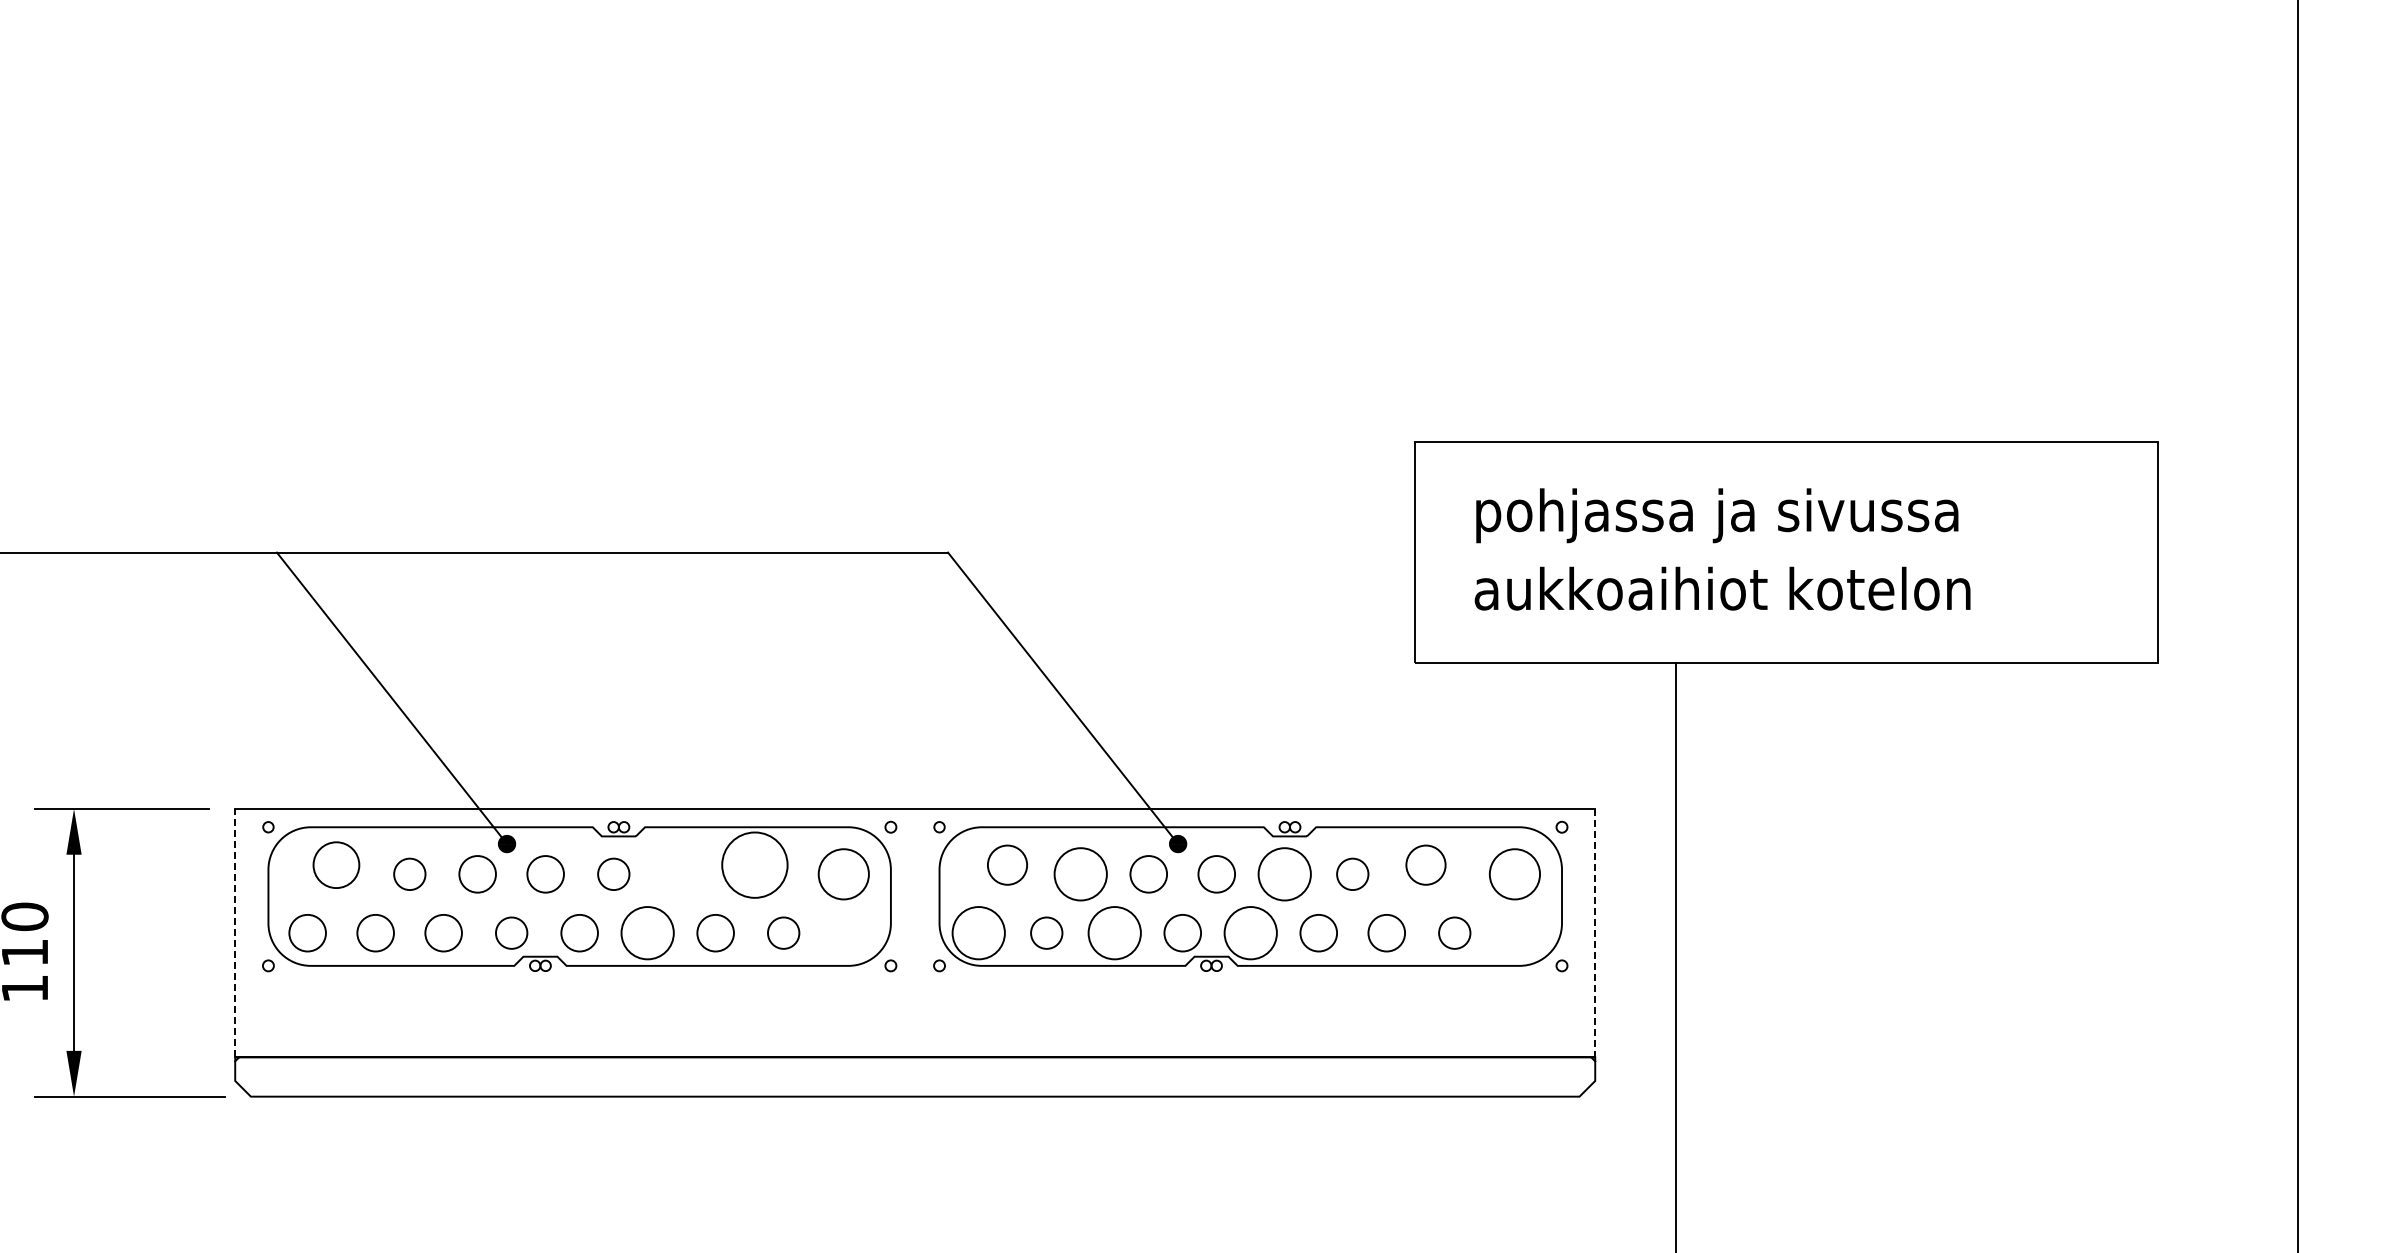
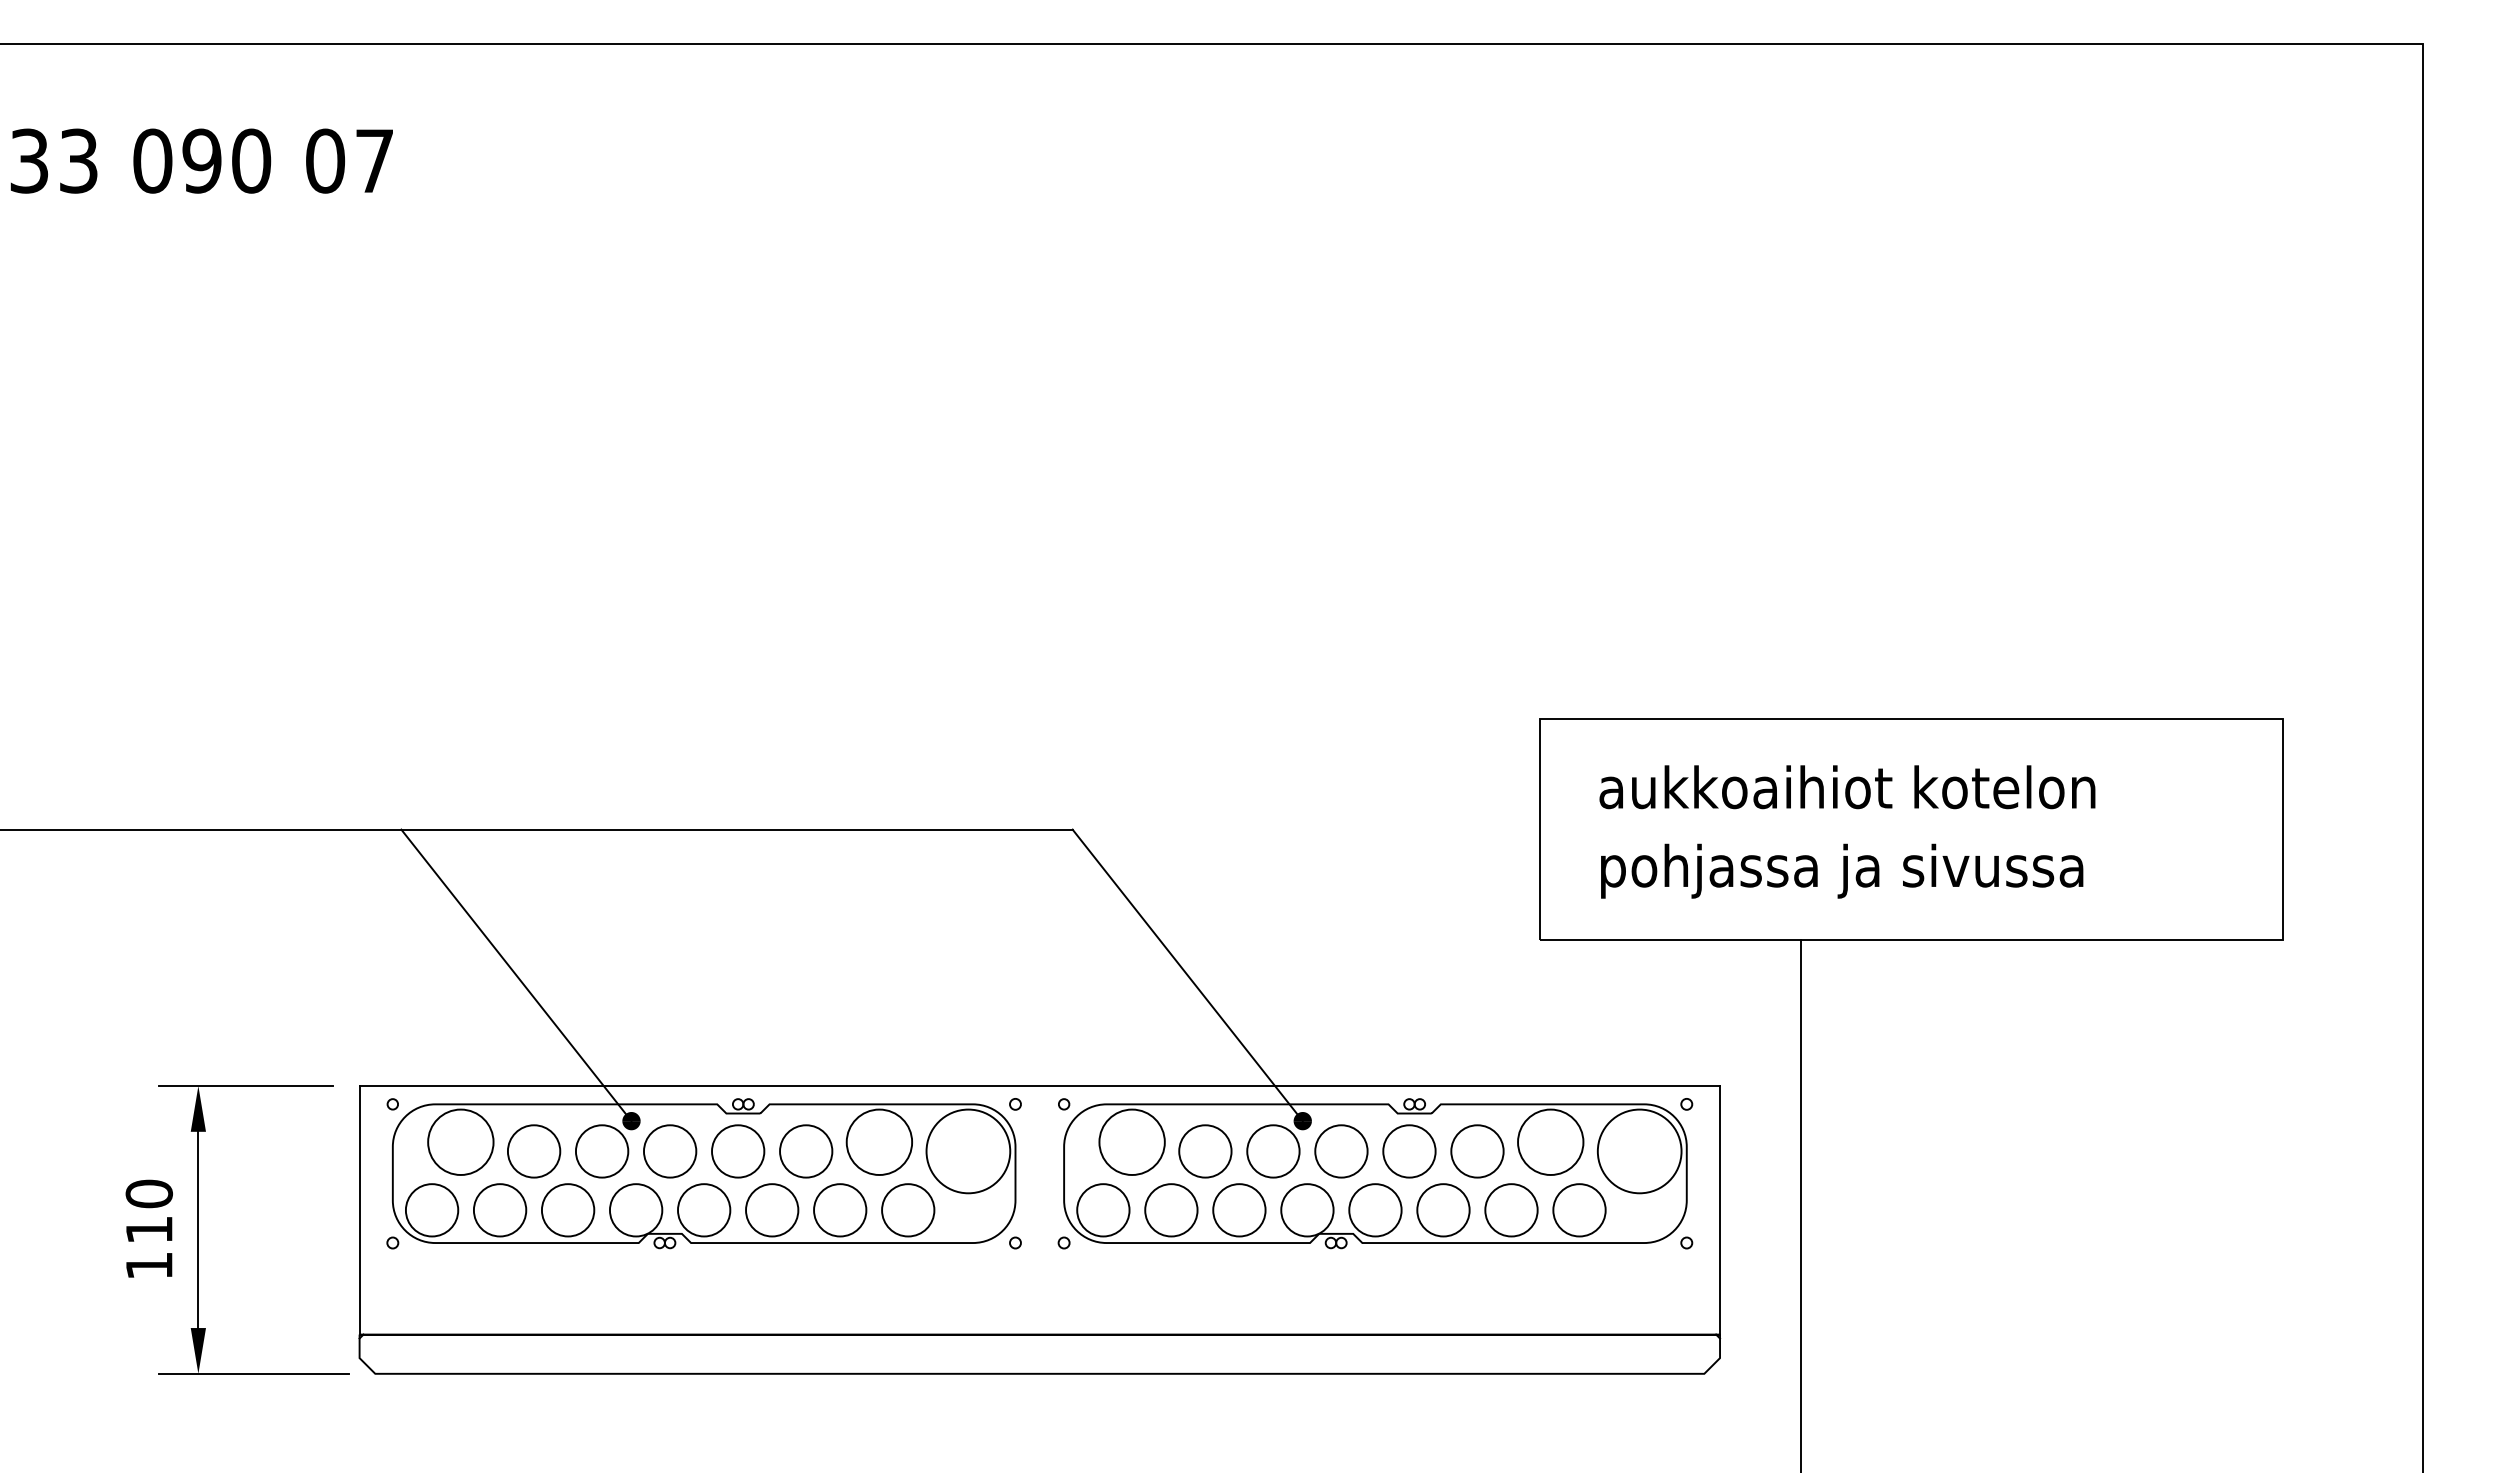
text: (1722, 515) -> (1847, 792), pohjassa ja sivussa -> aukkoaihiot kotelon
text: (1722, 593) -> (1847, 870), aukkoaihiot kotelon -> pohjassa ja sivussa
circle: (336, 864) -> (460, 1141), size x1.43
circle: (1006, 864) -> (1131, 1141), size x1.67
circle: (1425, 864) -> (1550, 1141), size x1.67
circle: (410, 874) -> (534, 1151), size x1.67
circle: (477, 874) -> (601, 1151), size x1.43
circle: (545, 874) -> (669, 1151), size x1.43
circle: (614, 874) -> (738, 1151), size x1.67
circle: (681, 874) -> (806, 1151), added
circle: (843, 874) -> (968, 1151), size x1.67
circle: (1148, 874) -> (1273, 1151), size x1.43
circle: (1216, 874) -> (1341, 1151), size x1.43
circle: (1352, 874) -> (1477, 1151), size x1.67
circle: (1514, 874) -> (1639, 1151), size x1.67
line: (235, 932) -> (359, 1209), dashed -> solid
circle: (307, 933) -> (431, 1210), size x1.43
circle: (375, 933) -> (499, 1210), size x1.43
circle: (443, 933) -> (567, 1210), size x1.43
circle: (511, 933) -> (635, 1210), size x1.67
circle: (580, 933) -> (704, 1210), size x1.43
circle: (715, 933) -> (840, 1210), size x1.43
circle: (783, 933) -> (908, 1210), size x1.67
circle: (1046, 933) -> (1171, 1210), size x1.67
circle: (1182, 933) -> (1307, 1210), size x1.43
circle: (1318, 933) -> (1443, 1210), size x1.43
circle: (1386, 933) -> (1511, 1210), size x1.43
circle: (1454, 933) -> (1579, 1210), size x1.67
line: (1595, 933) -> (1720, 1210), dashed -> solid

